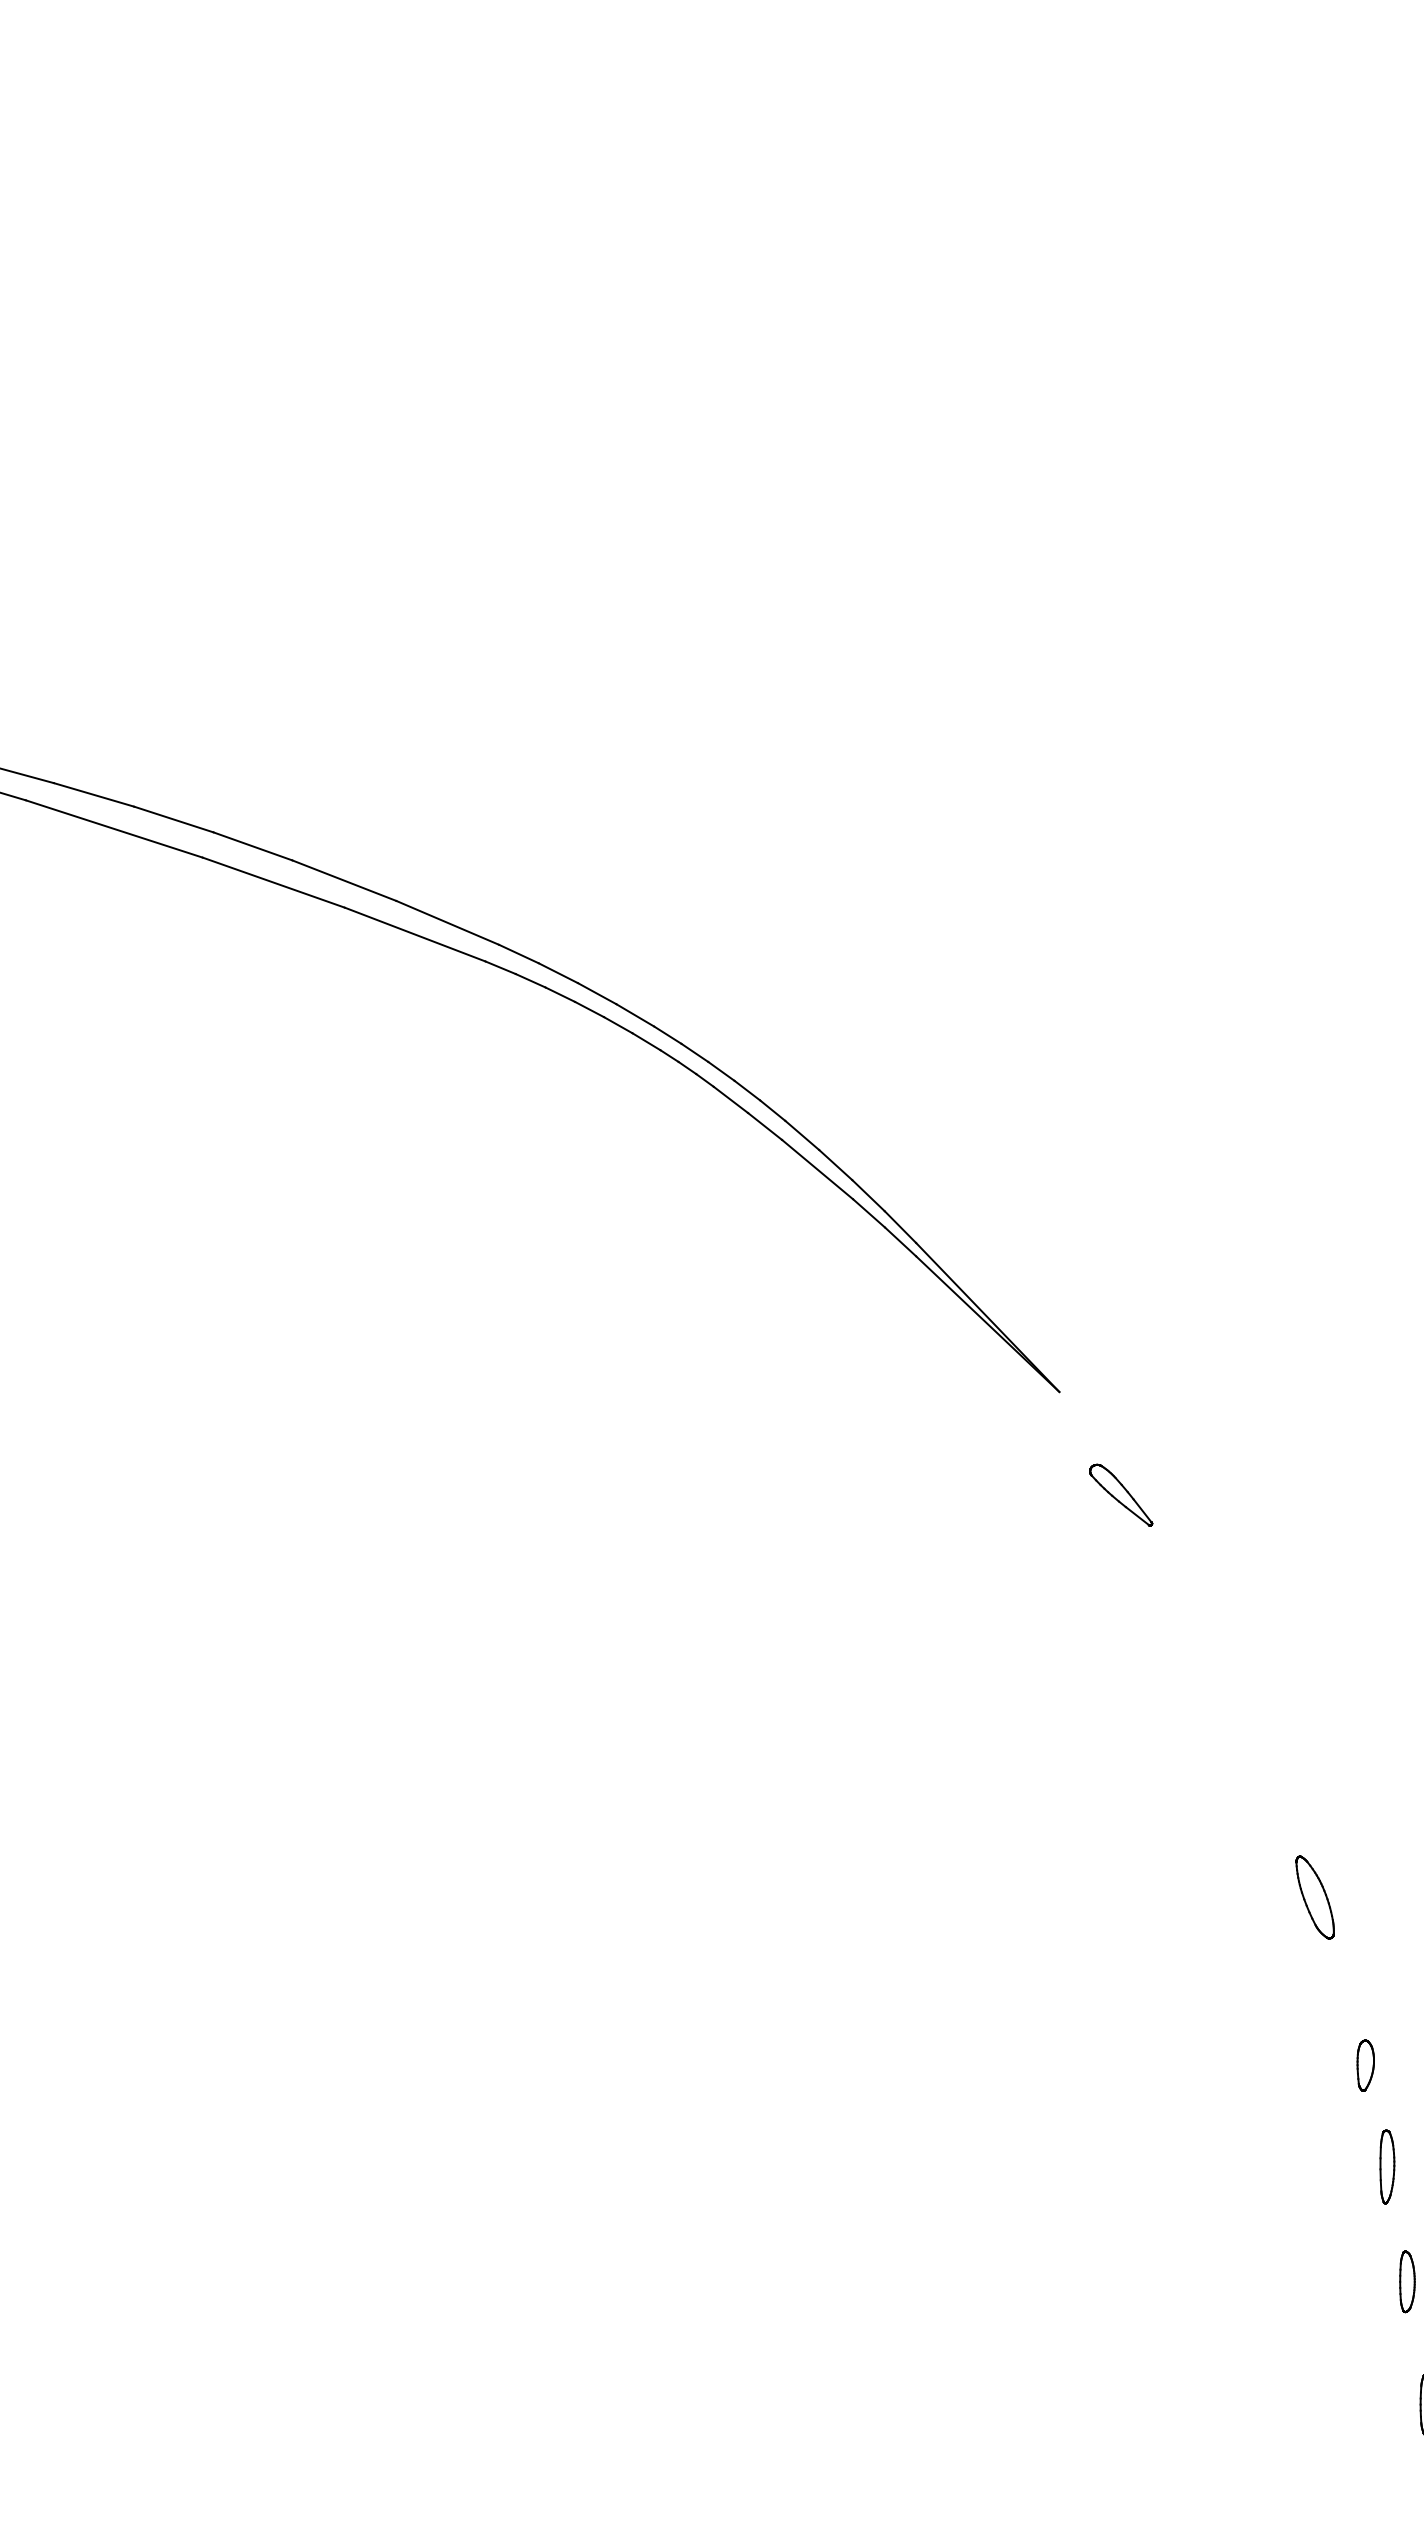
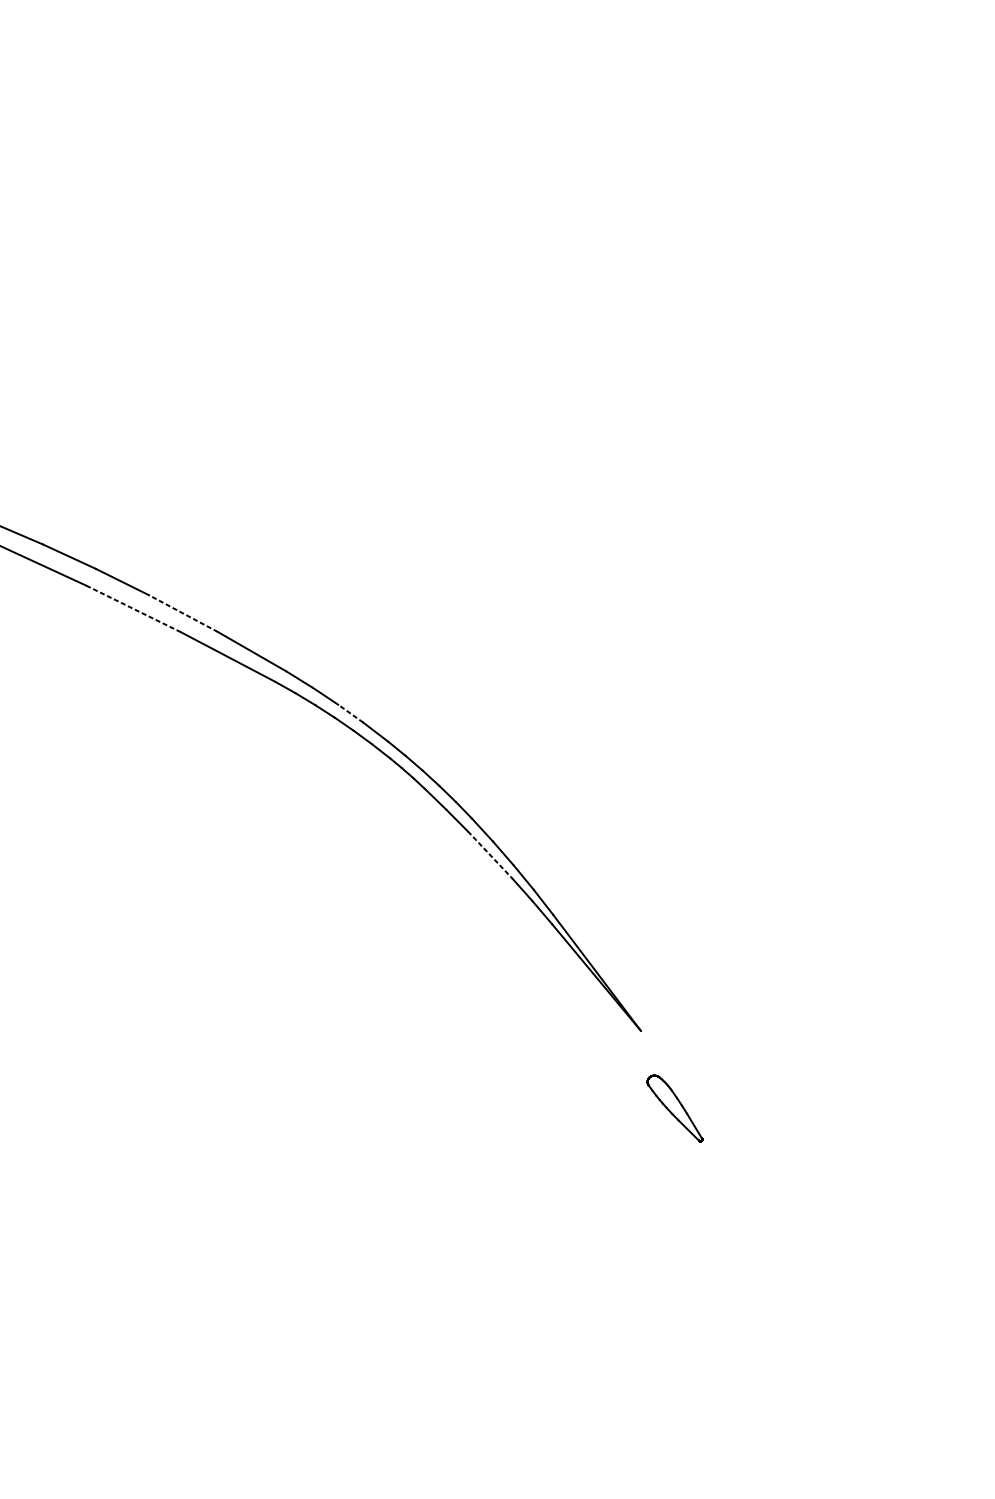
line: (344, 880) -> (183, 613), solid -> dashed
line: (274, 882) -> (134, 609), solid -> dashed
line: (597, 993) -> (351, 713), solid -> dashed
line: (817, 1169) -> (490, 855), solid -> dashed
part: (1121, 1494) -> (675, 1107), size x1.4
part: (1314, 1897) -> (777, 1405), removed

